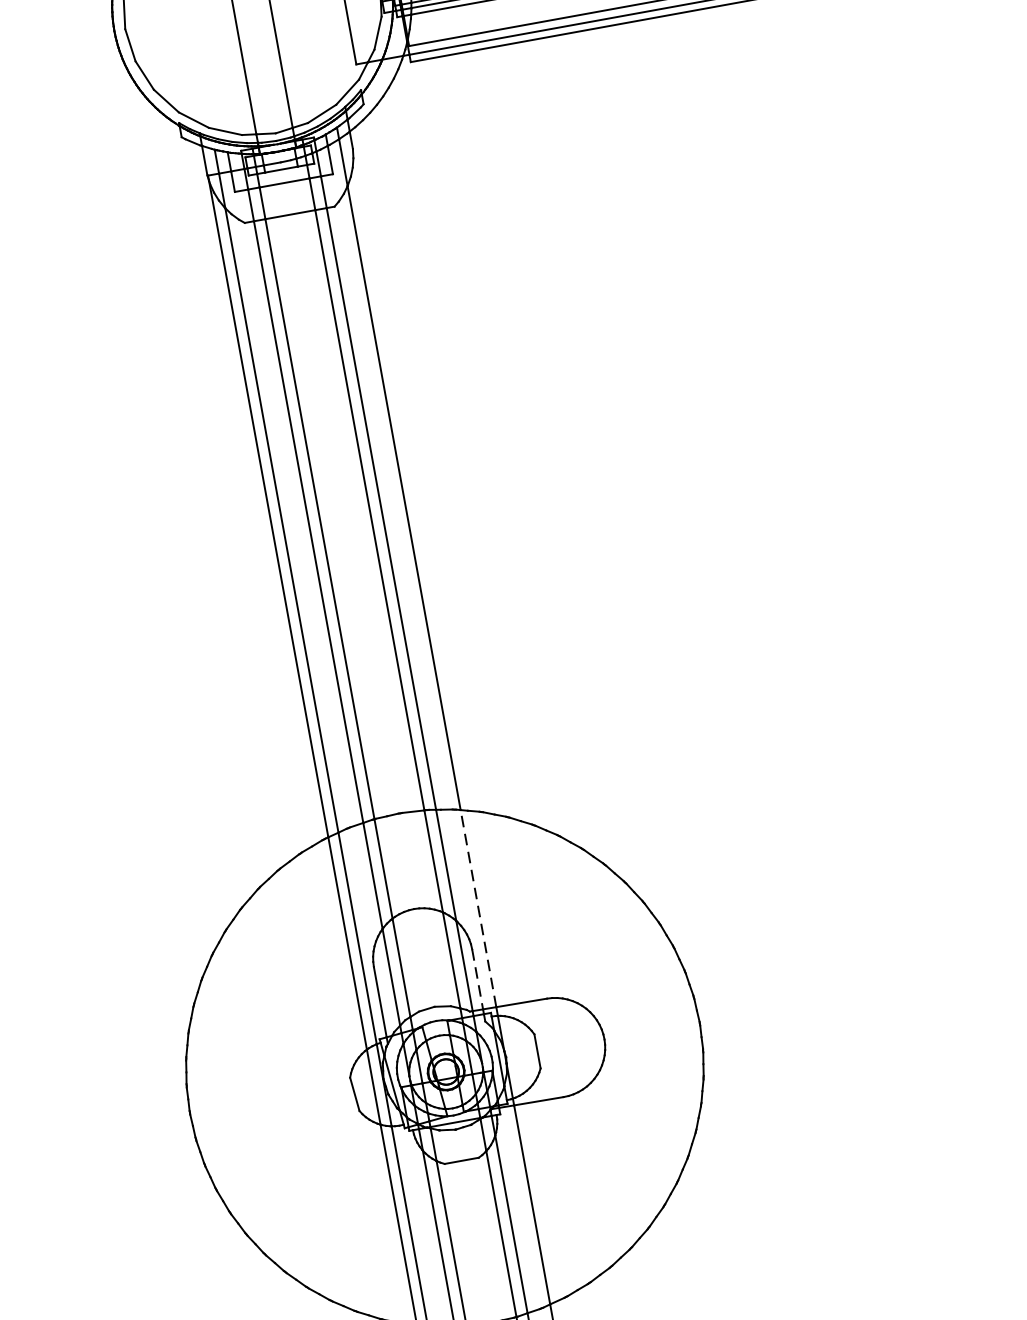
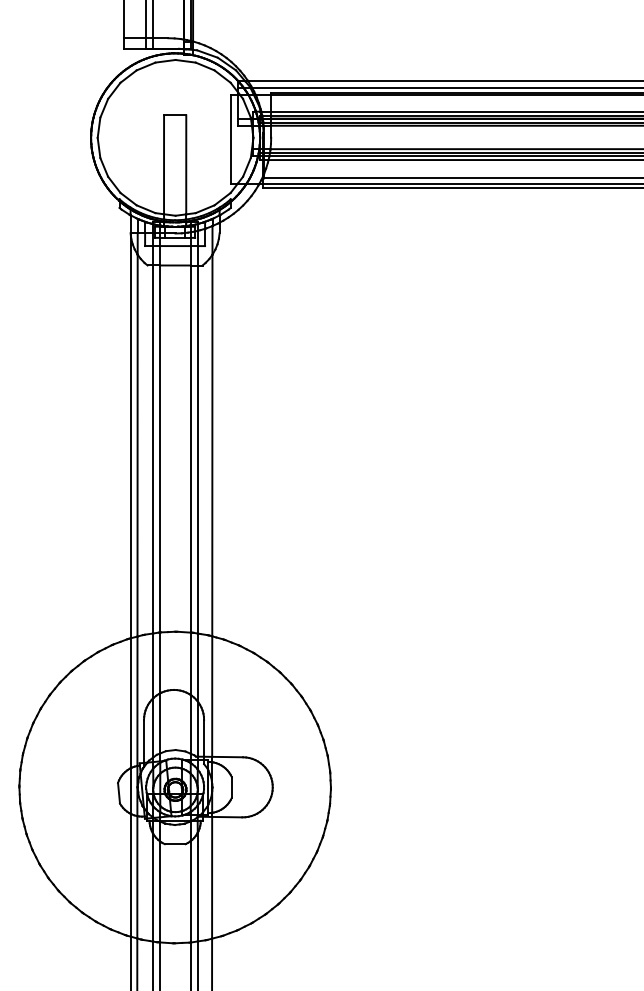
line: (478, 908) -> (212, 696), dashed -> solid
line: (478, 979) -> (204, 738), dashed -> solid

